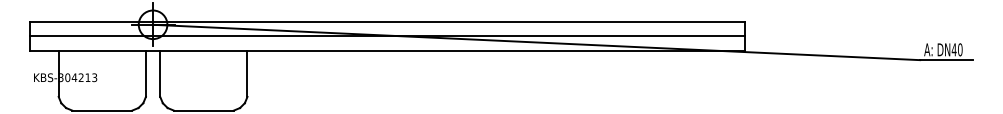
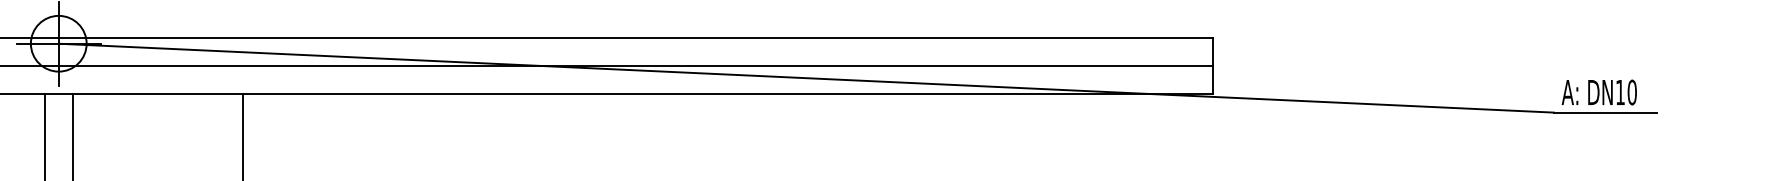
text: (953, 49) -> (1619, 91), DN40 -> DN10

